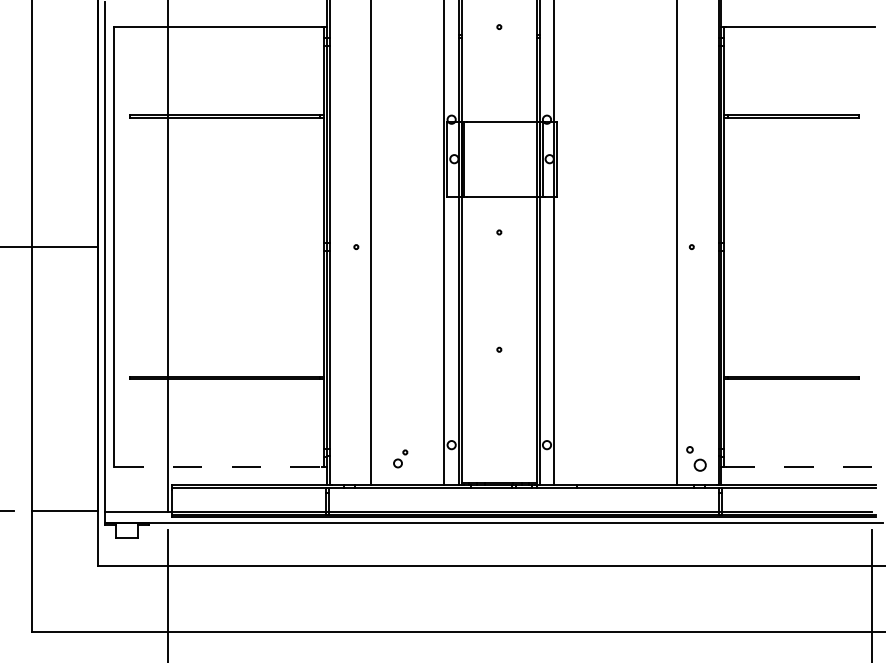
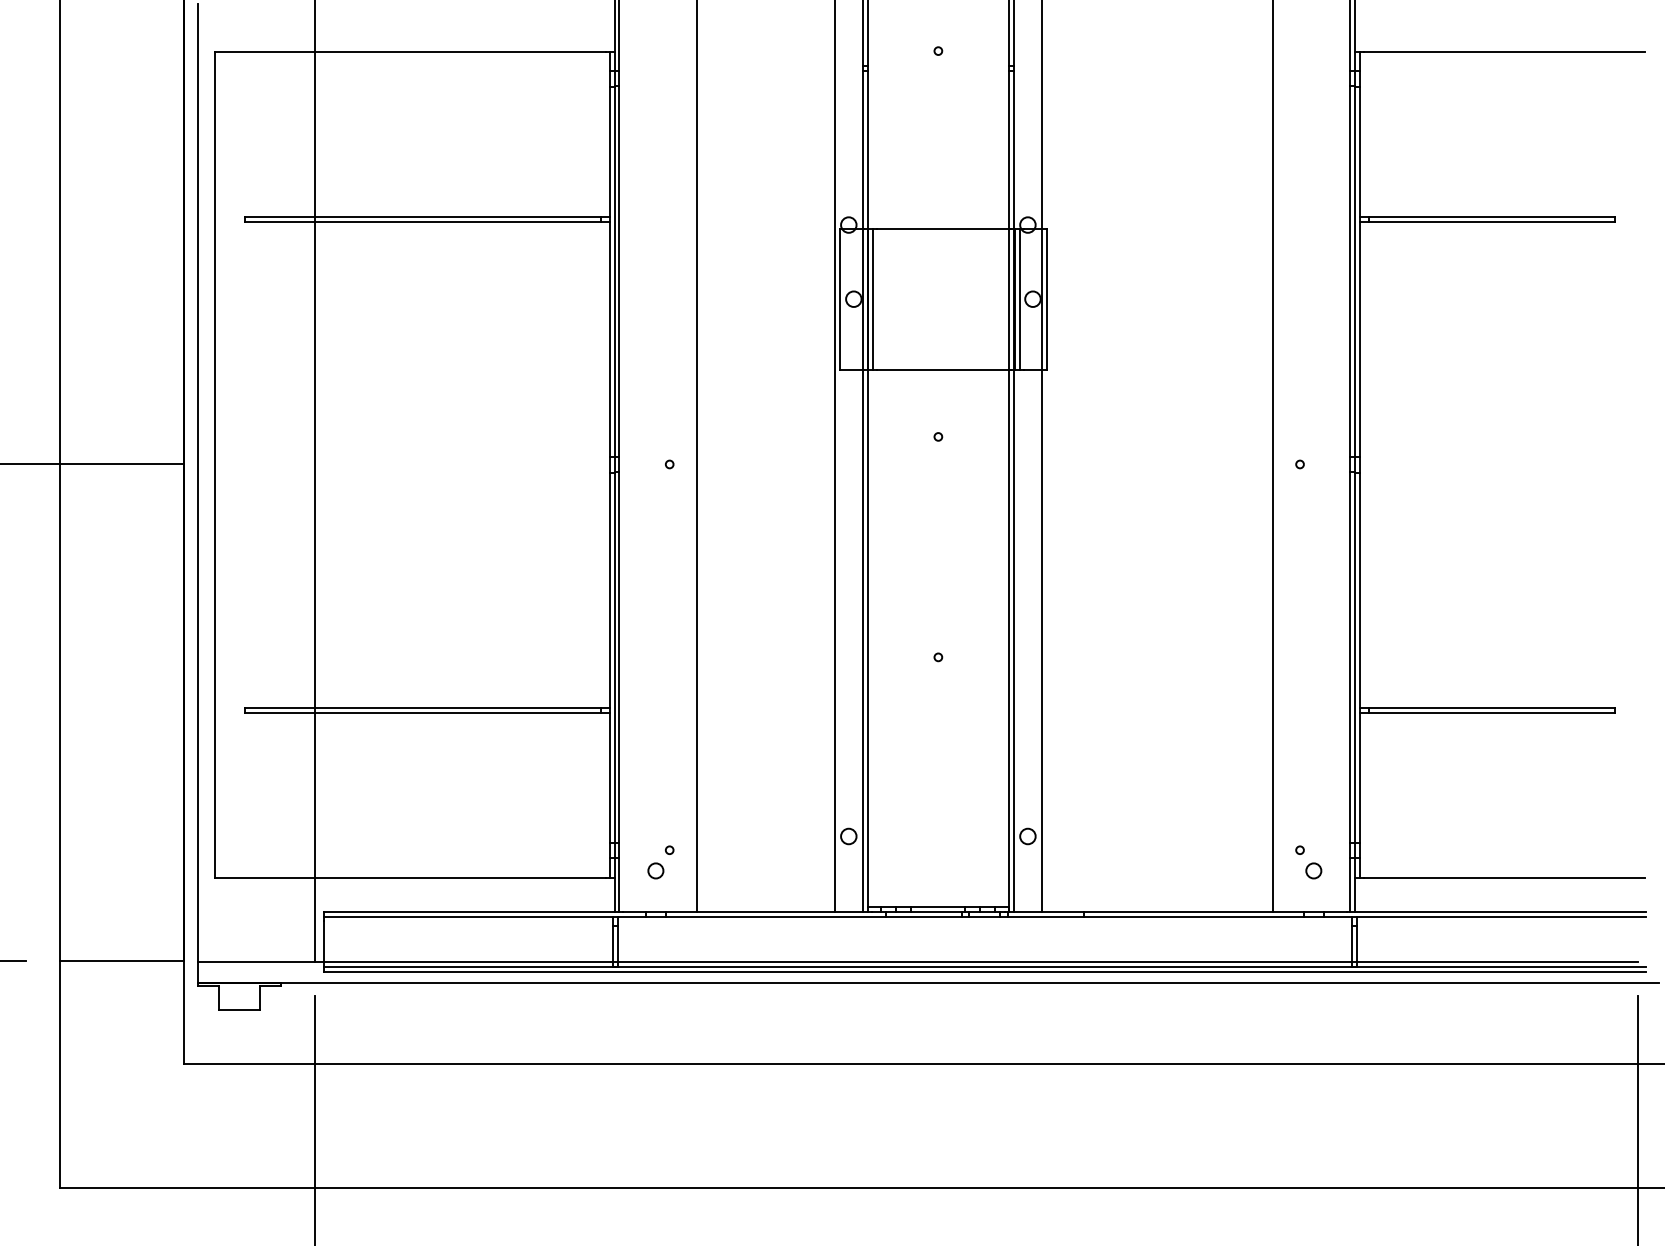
part: (400, 458) -> (660, 861), moved
part: (696, 458) -> (1308, 861), size x0.71
line: (218, 467) -> (410, 878), dashed -> solid
line: (800, 467) -> (1504, 878), dashed -> solid

